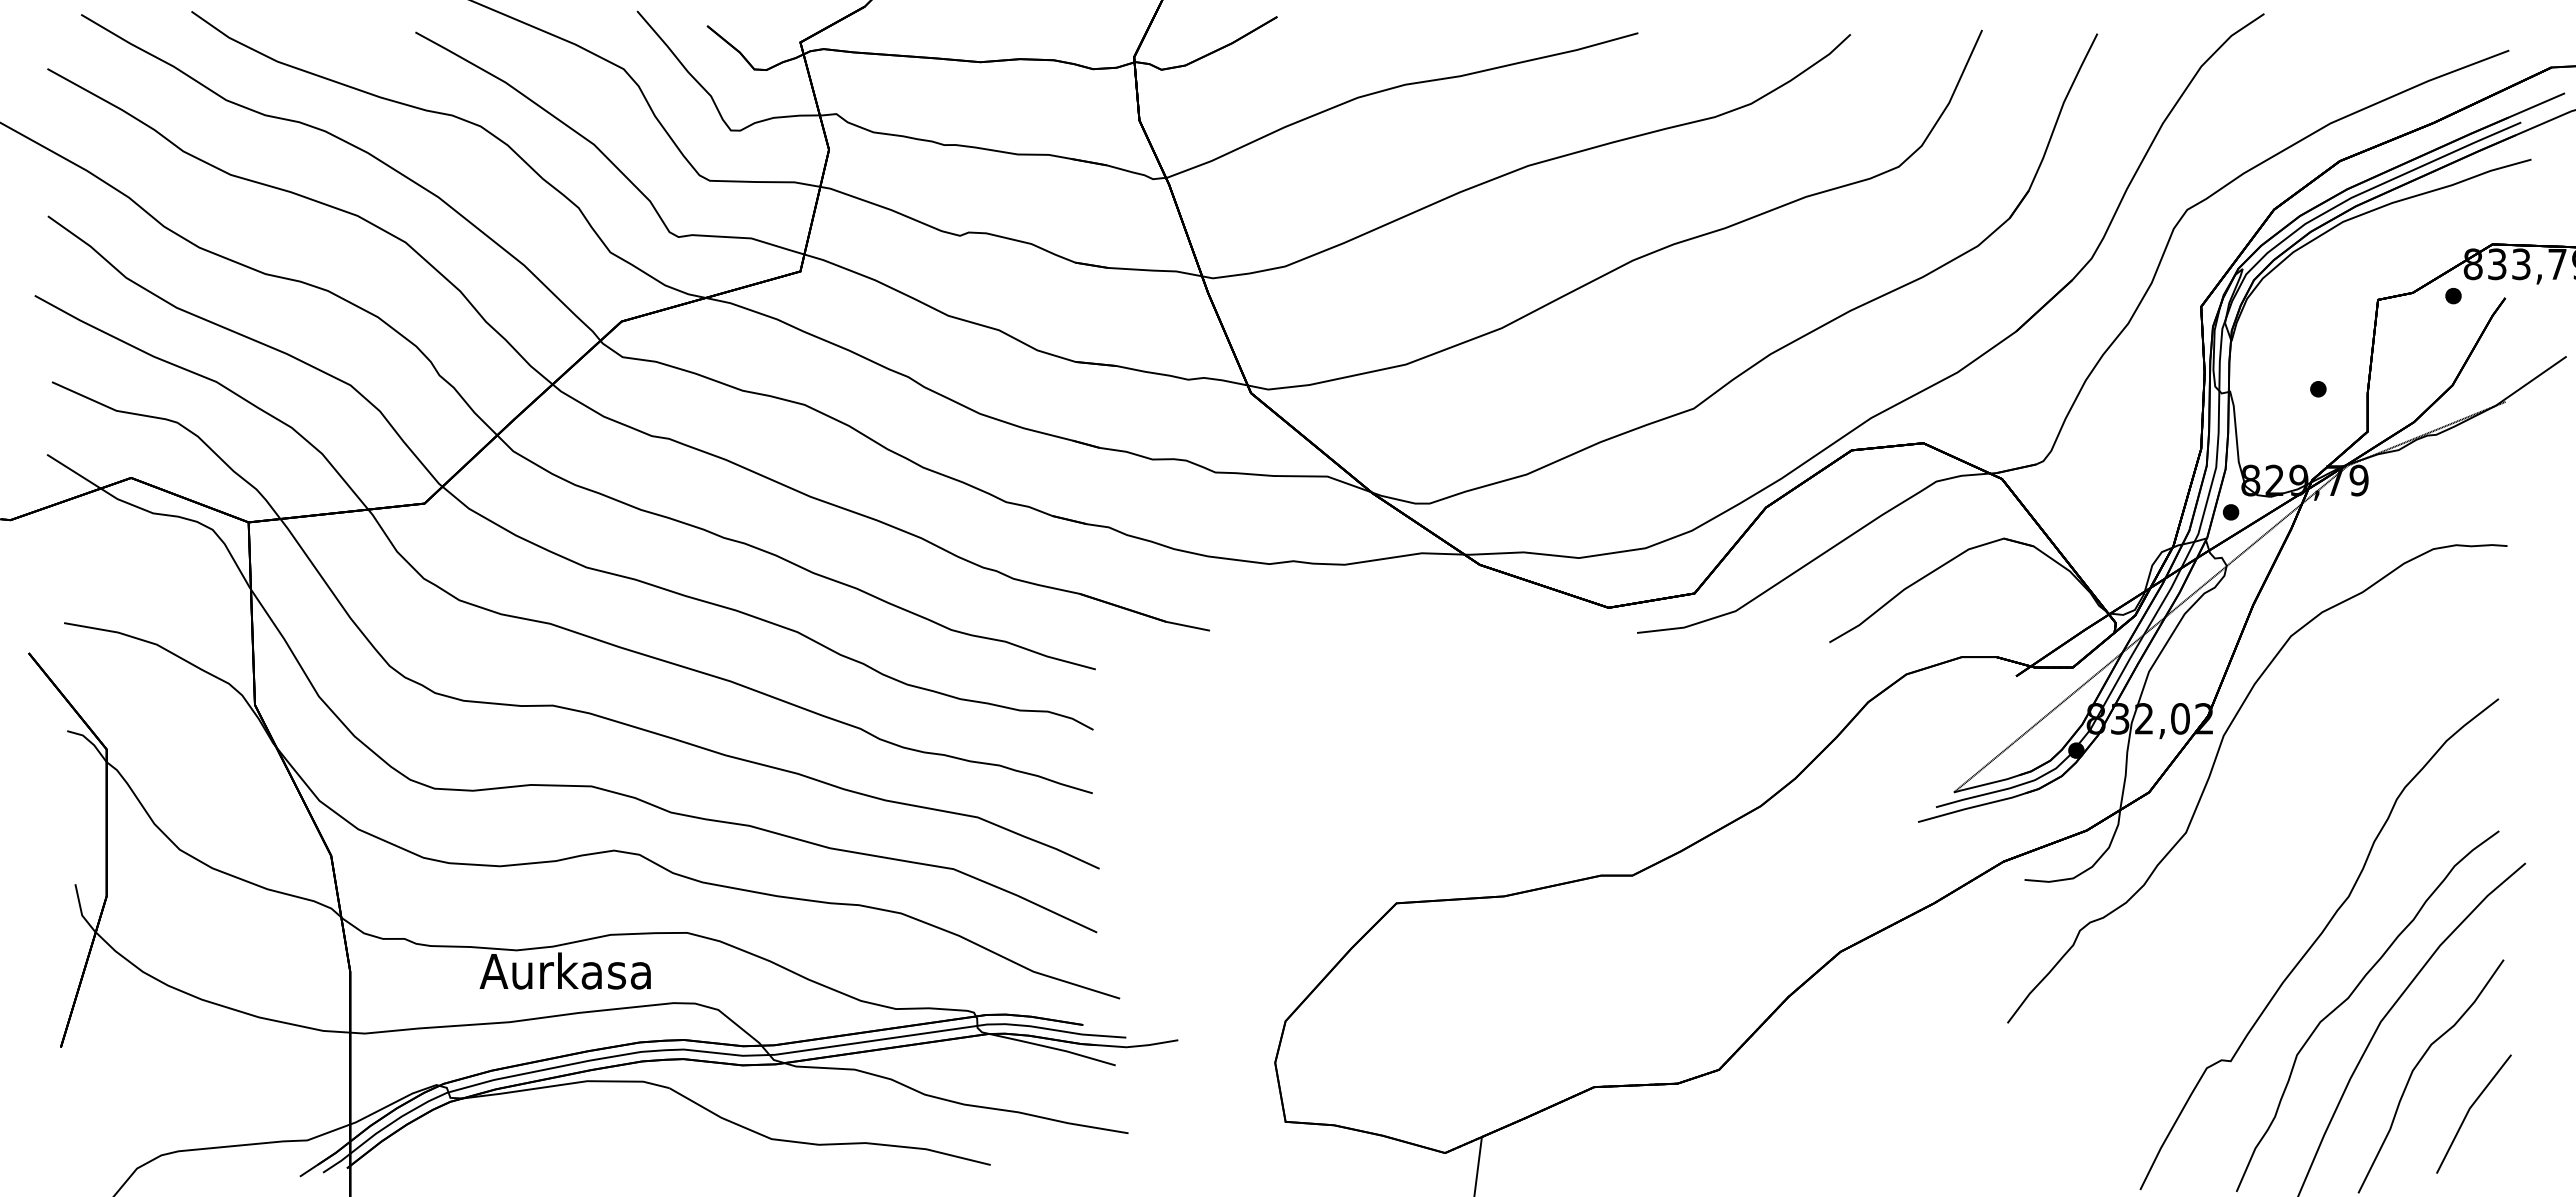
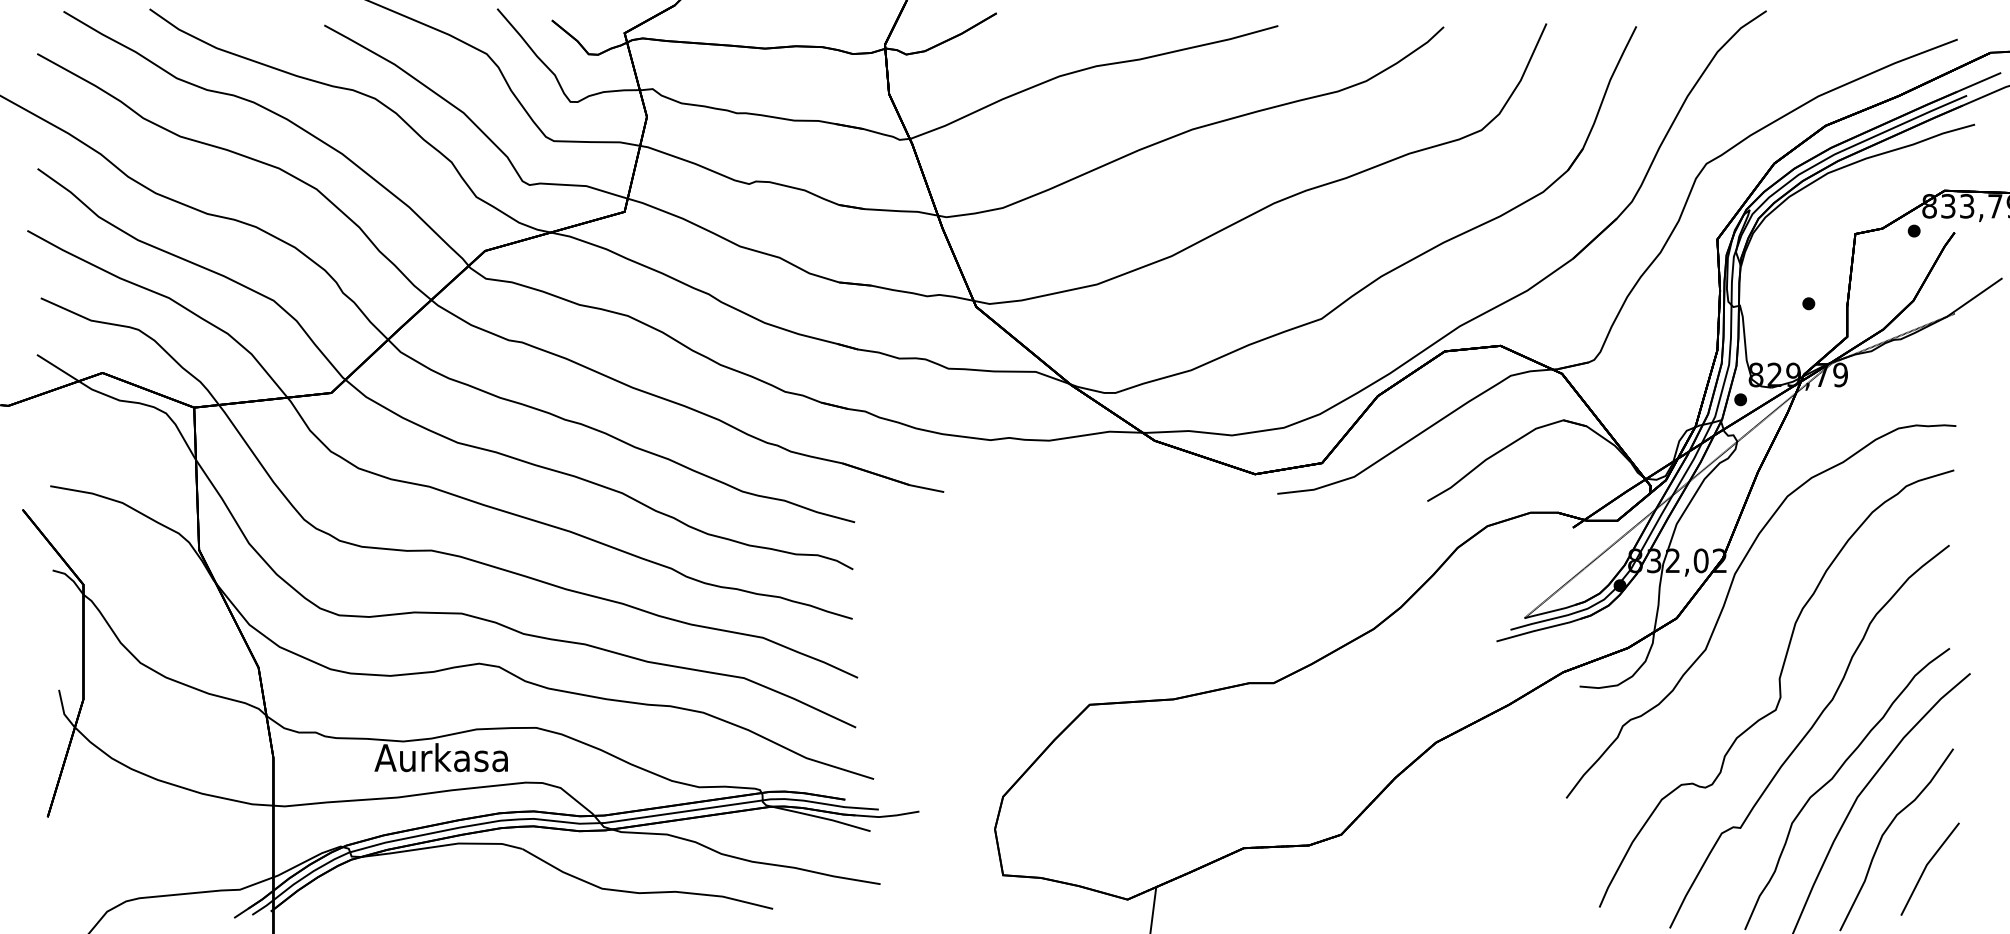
curve: (2280, 882) -> (1779, 688), added

